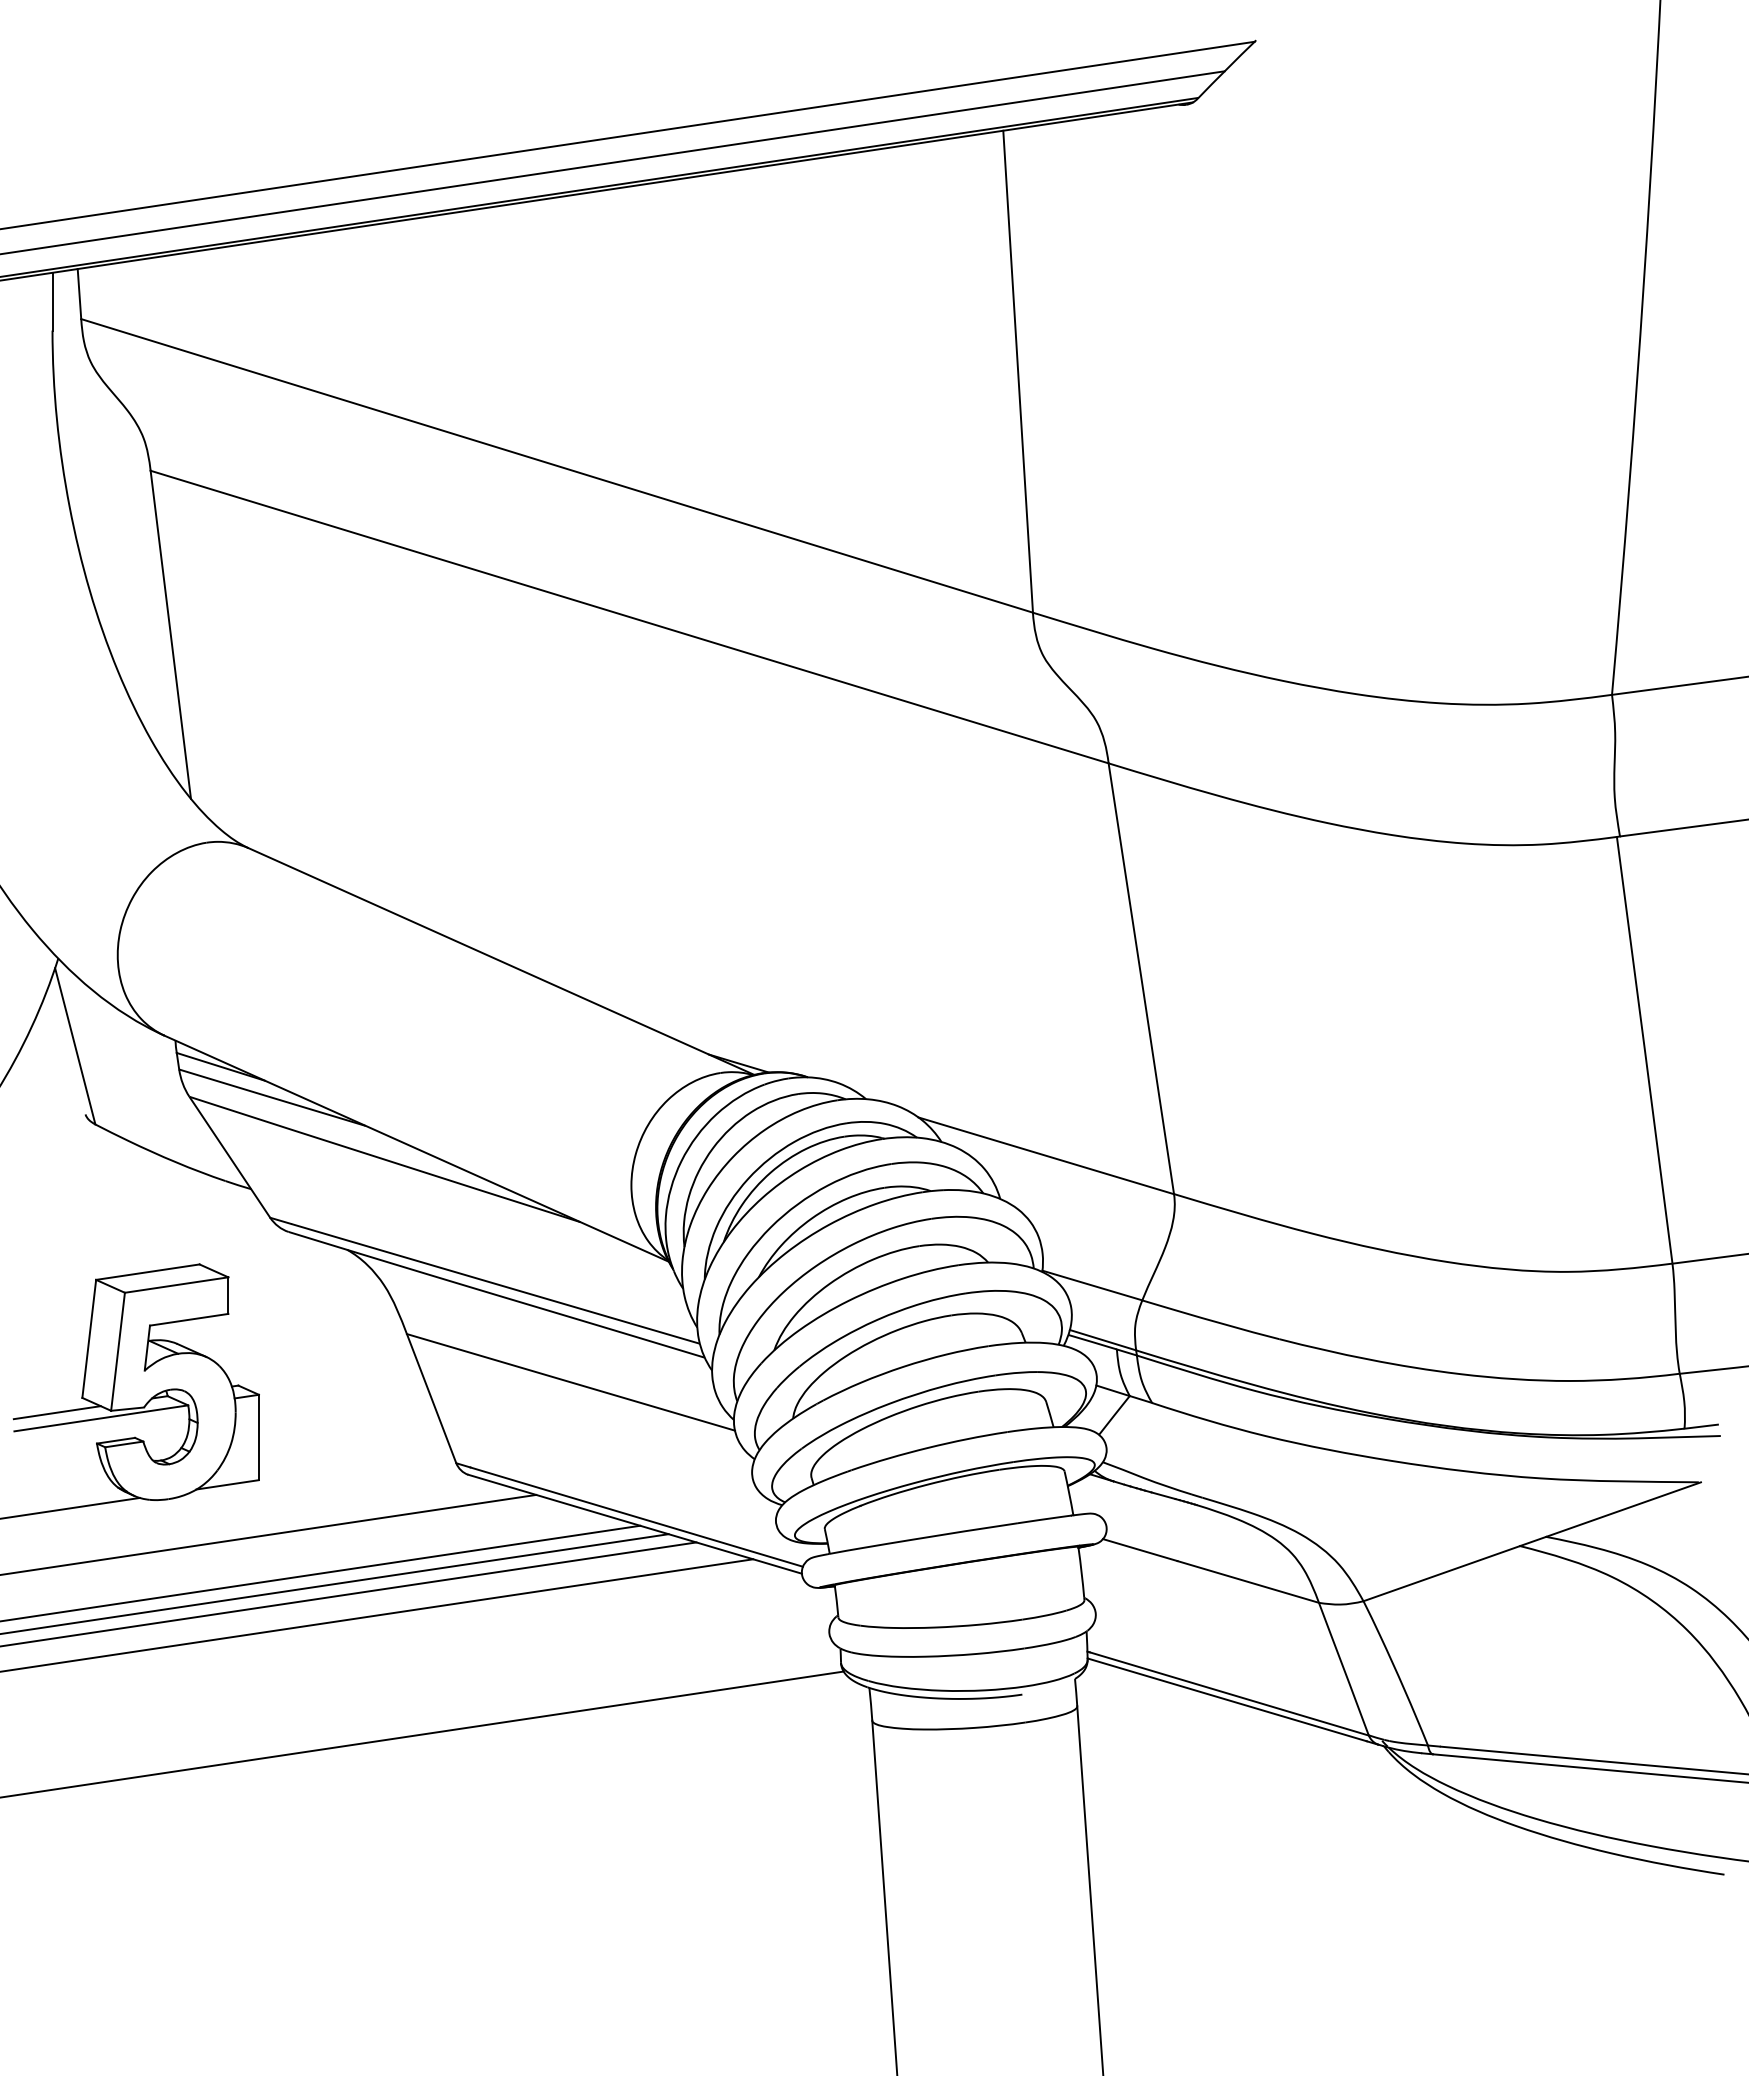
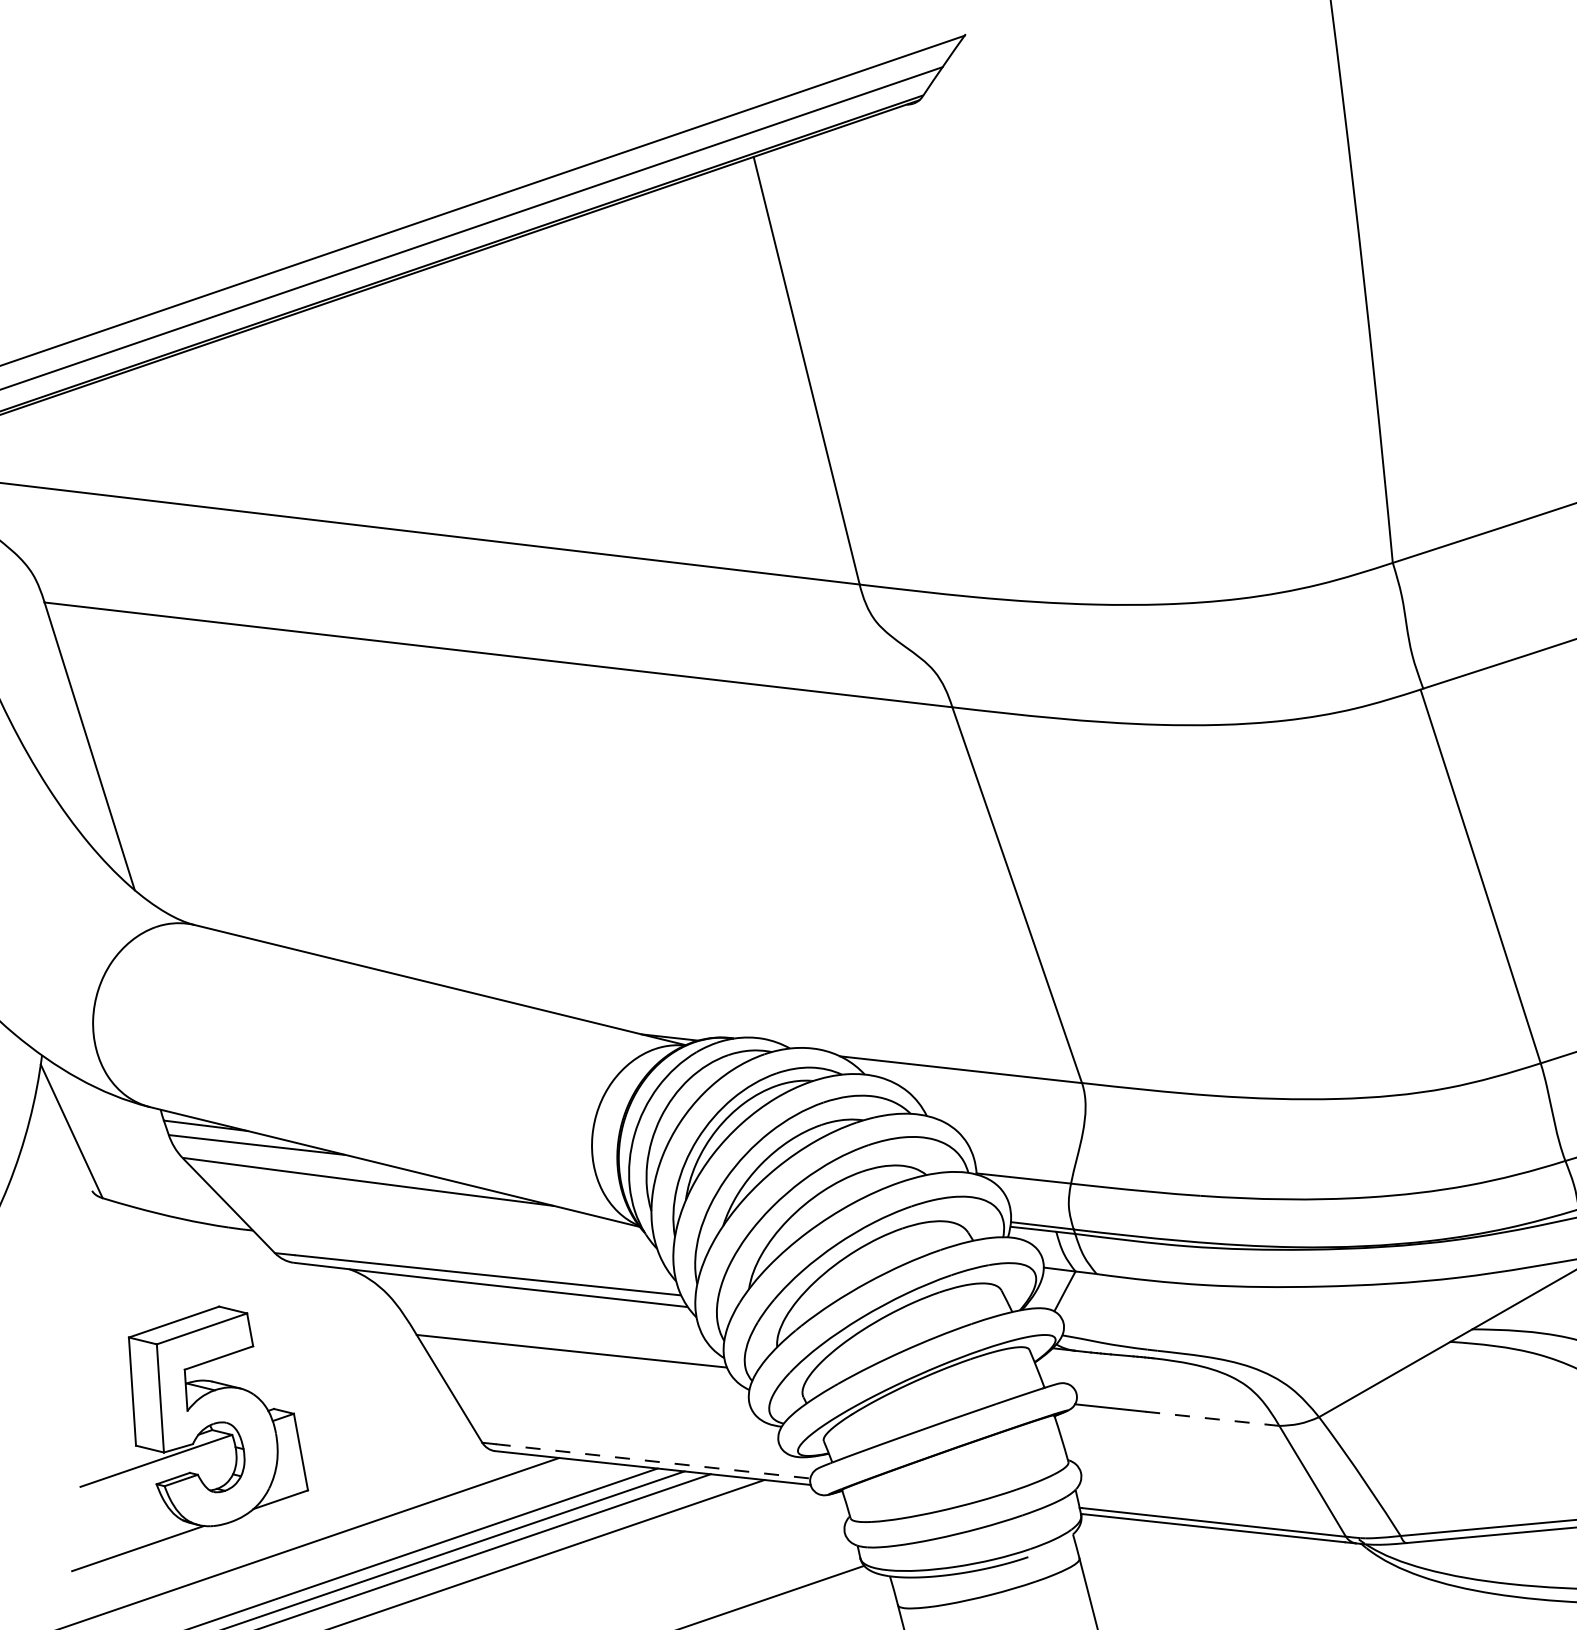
line: (56, 1412) -> (115, 1463), removed
line: (637, 1517) -> (653, 1461), solid -> dashed
line: (1248, 1581) -> (1212, 1418), solid -> dashed

